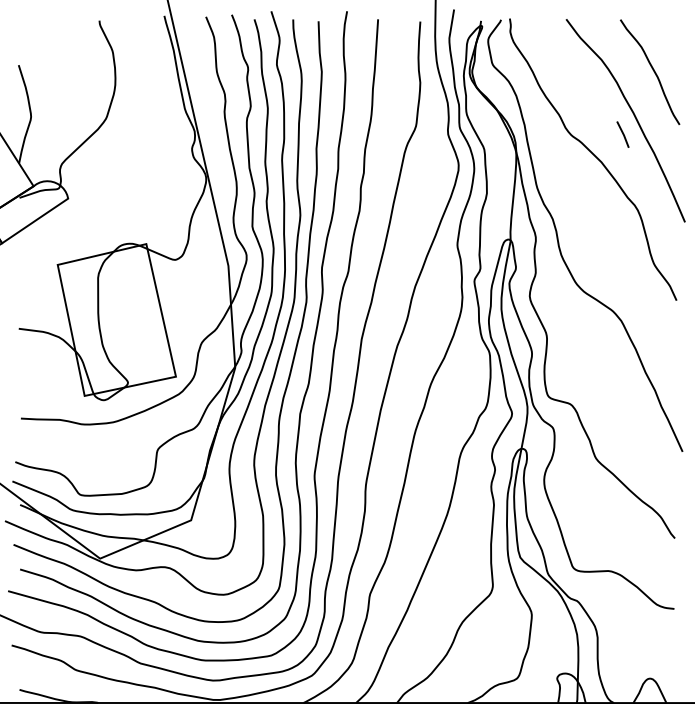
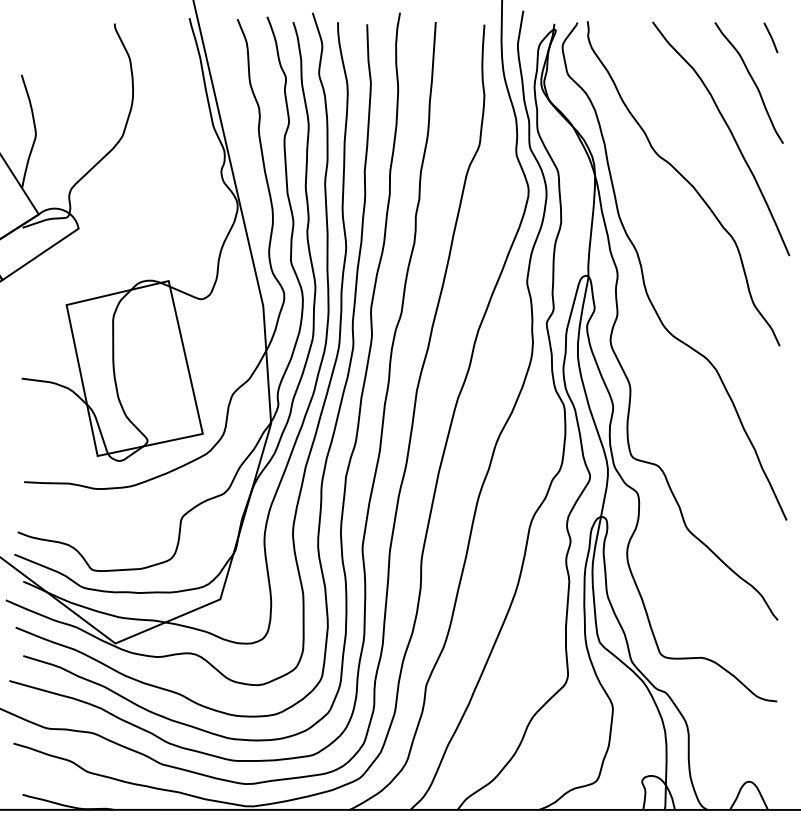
line: (622, 134) -> (770, 37), moved

